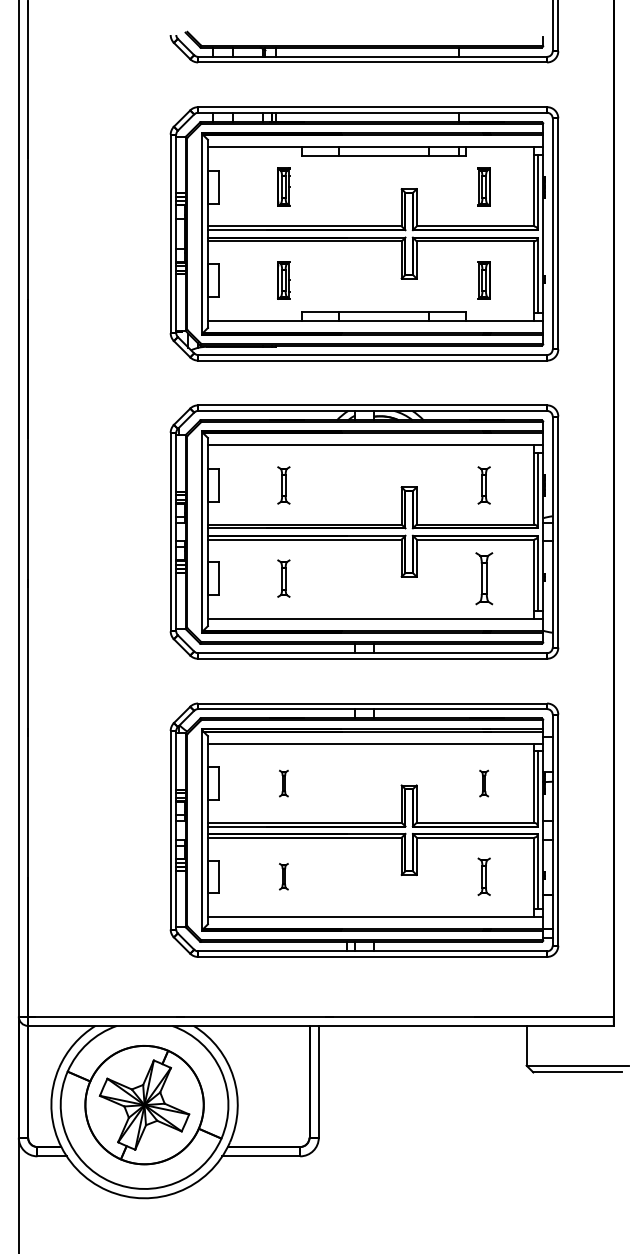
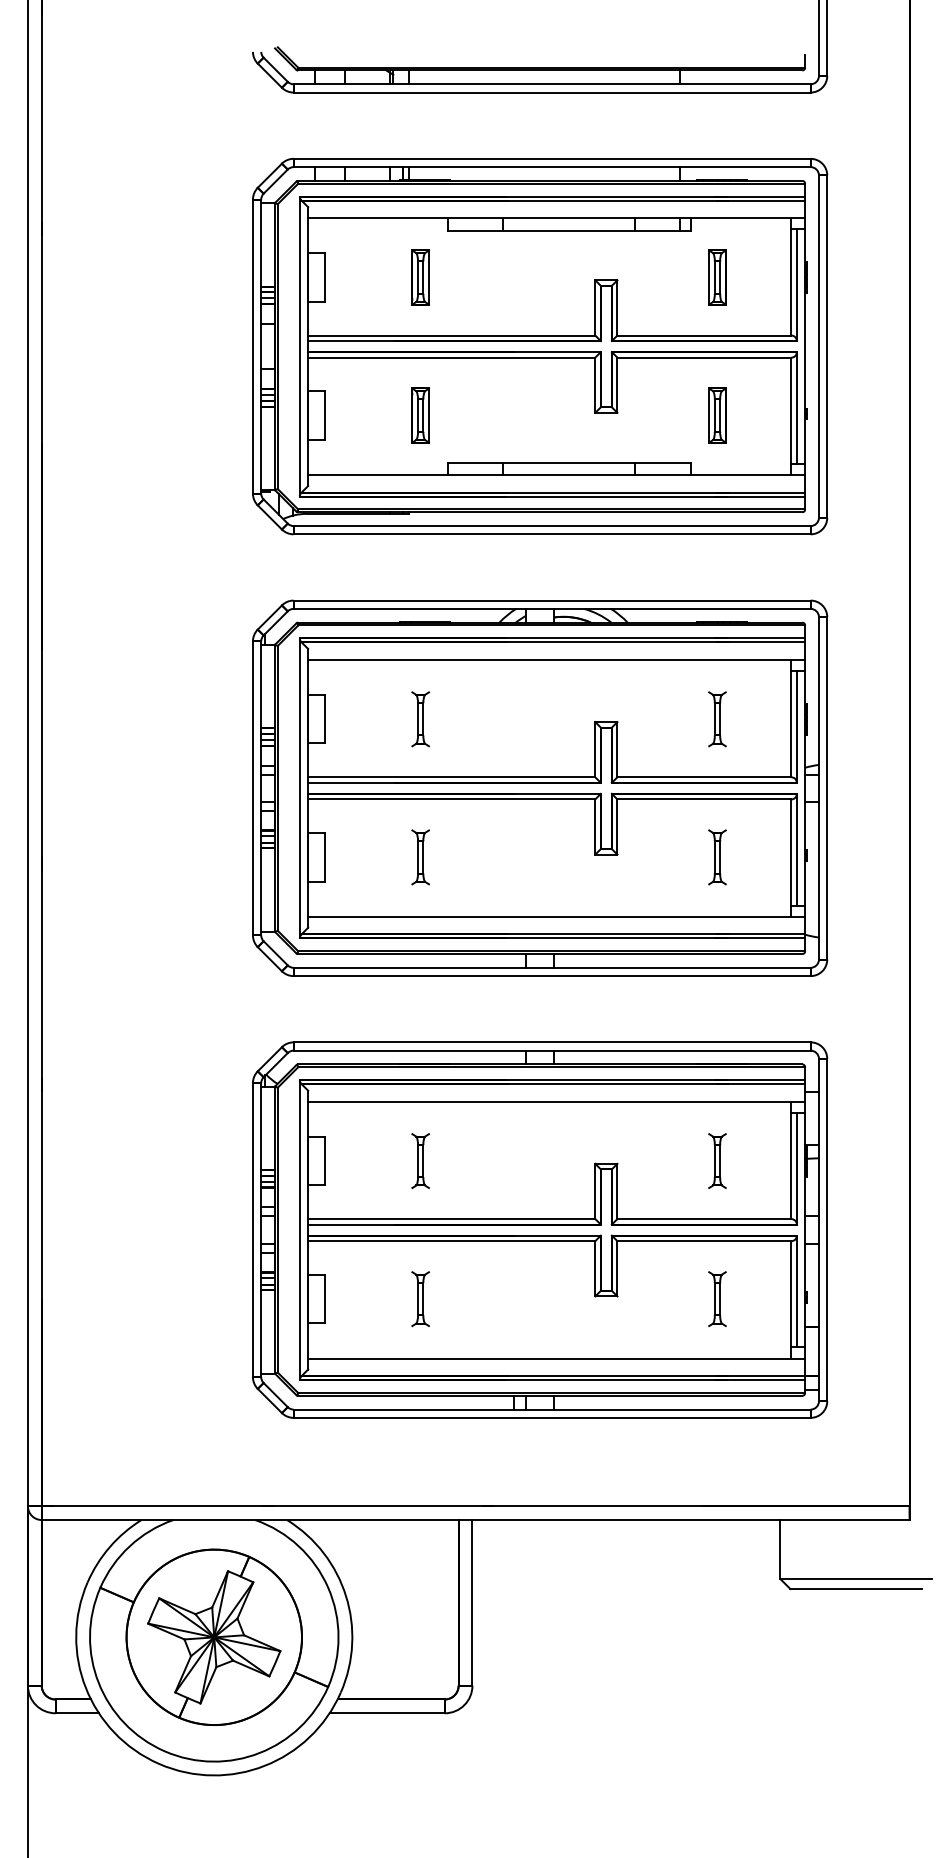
part: (483, 578) -> (716, 857), size x0.71
part: (283, 783) -> (420, 1160), size x1.43
part: (483, 783) -> (716, 1160), size x1.43
part: (283, 876) -> (420, 1298), size x1.43

